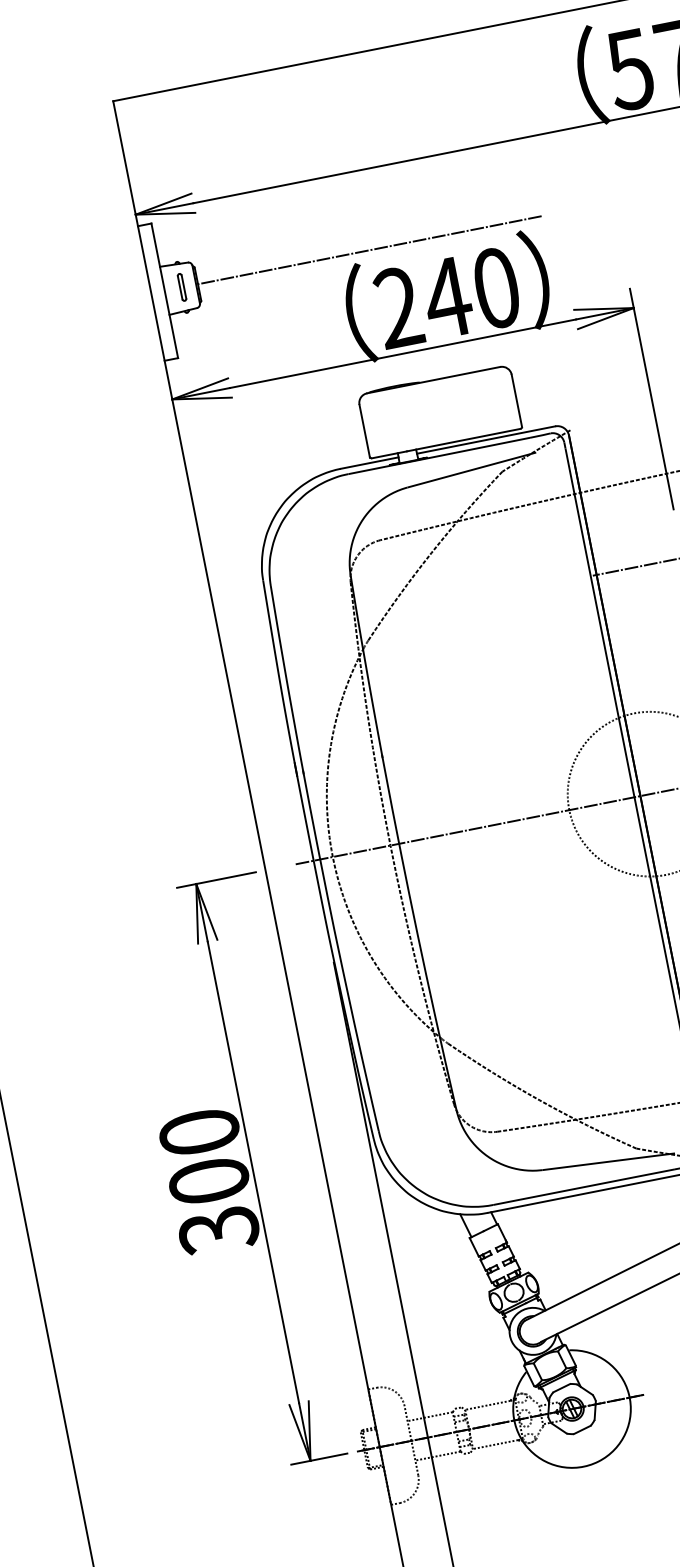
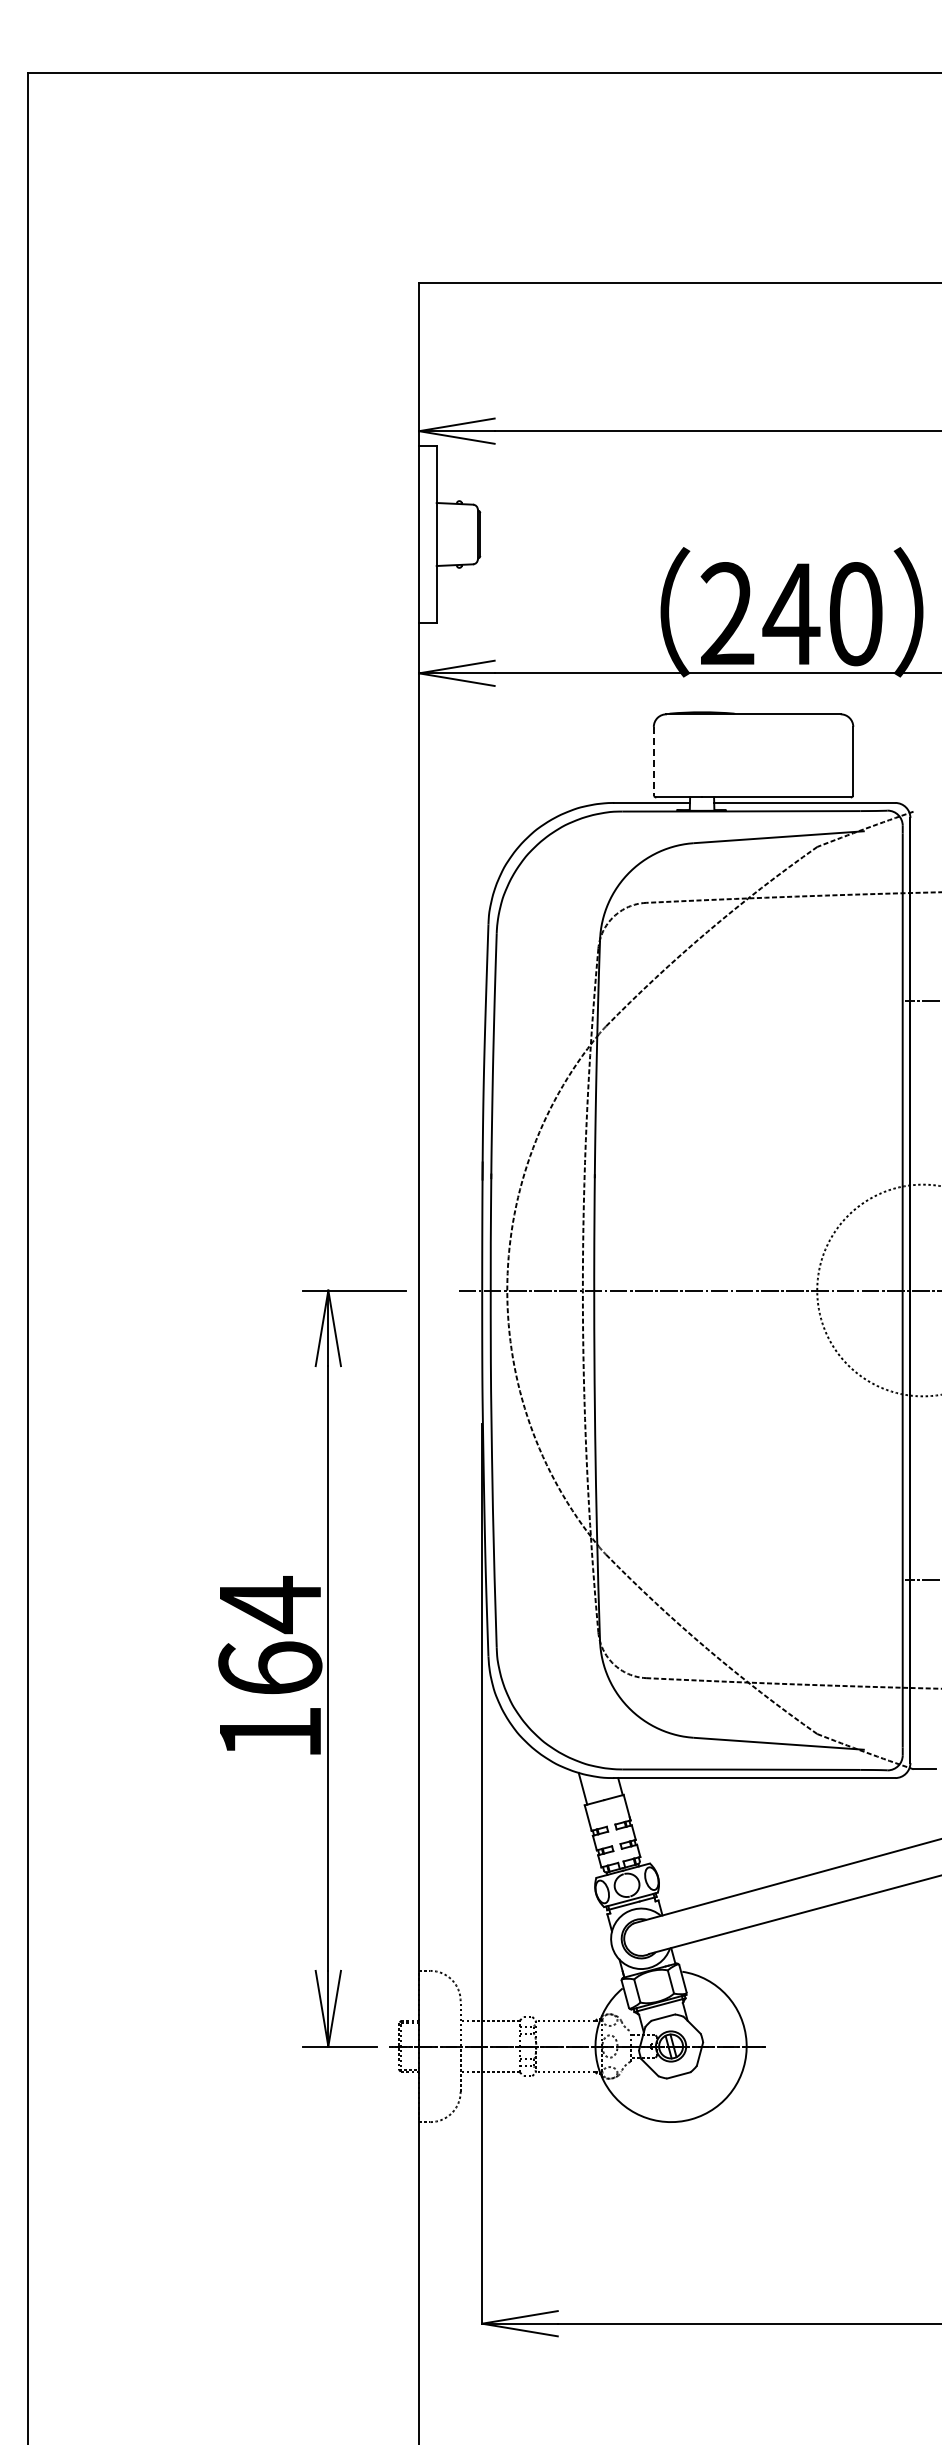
line: (369, 250) -> (705, 534), removed
part: (182, 287) -> (459, 534), removed
line: (364, 431) -> (653, 761), solid -> dashed
text: (209, 1181) -> (270, 1668), 300 -> 164

